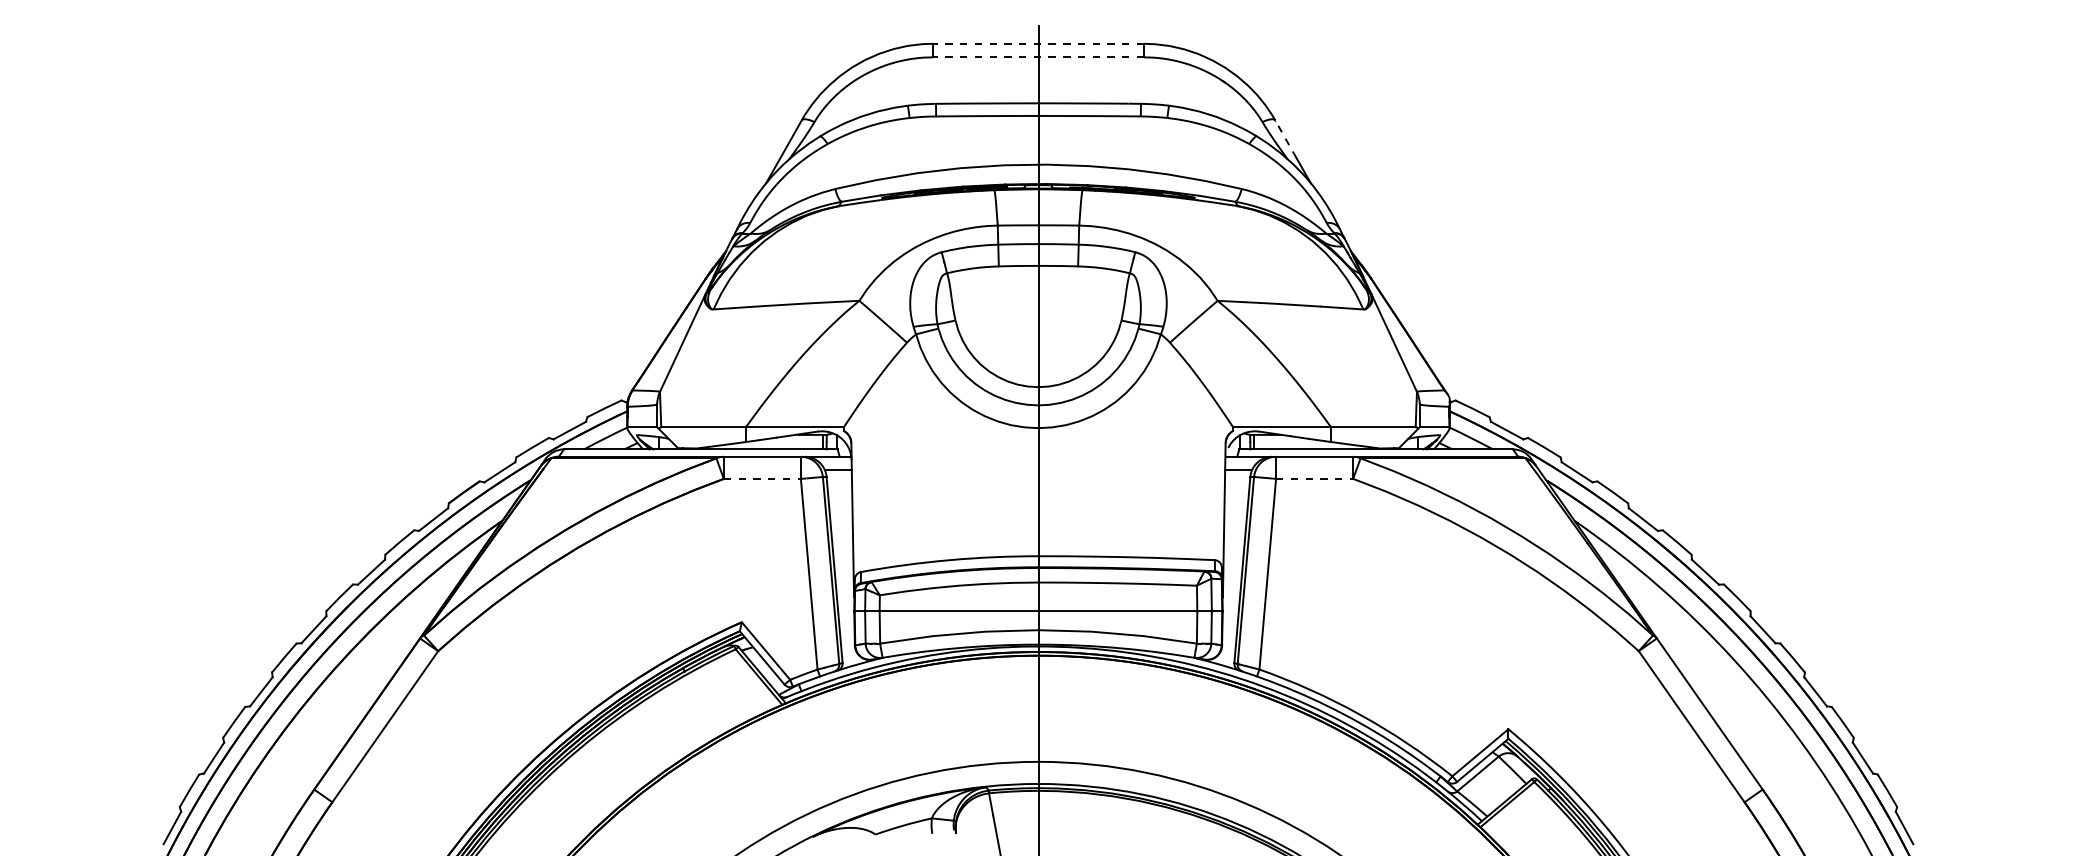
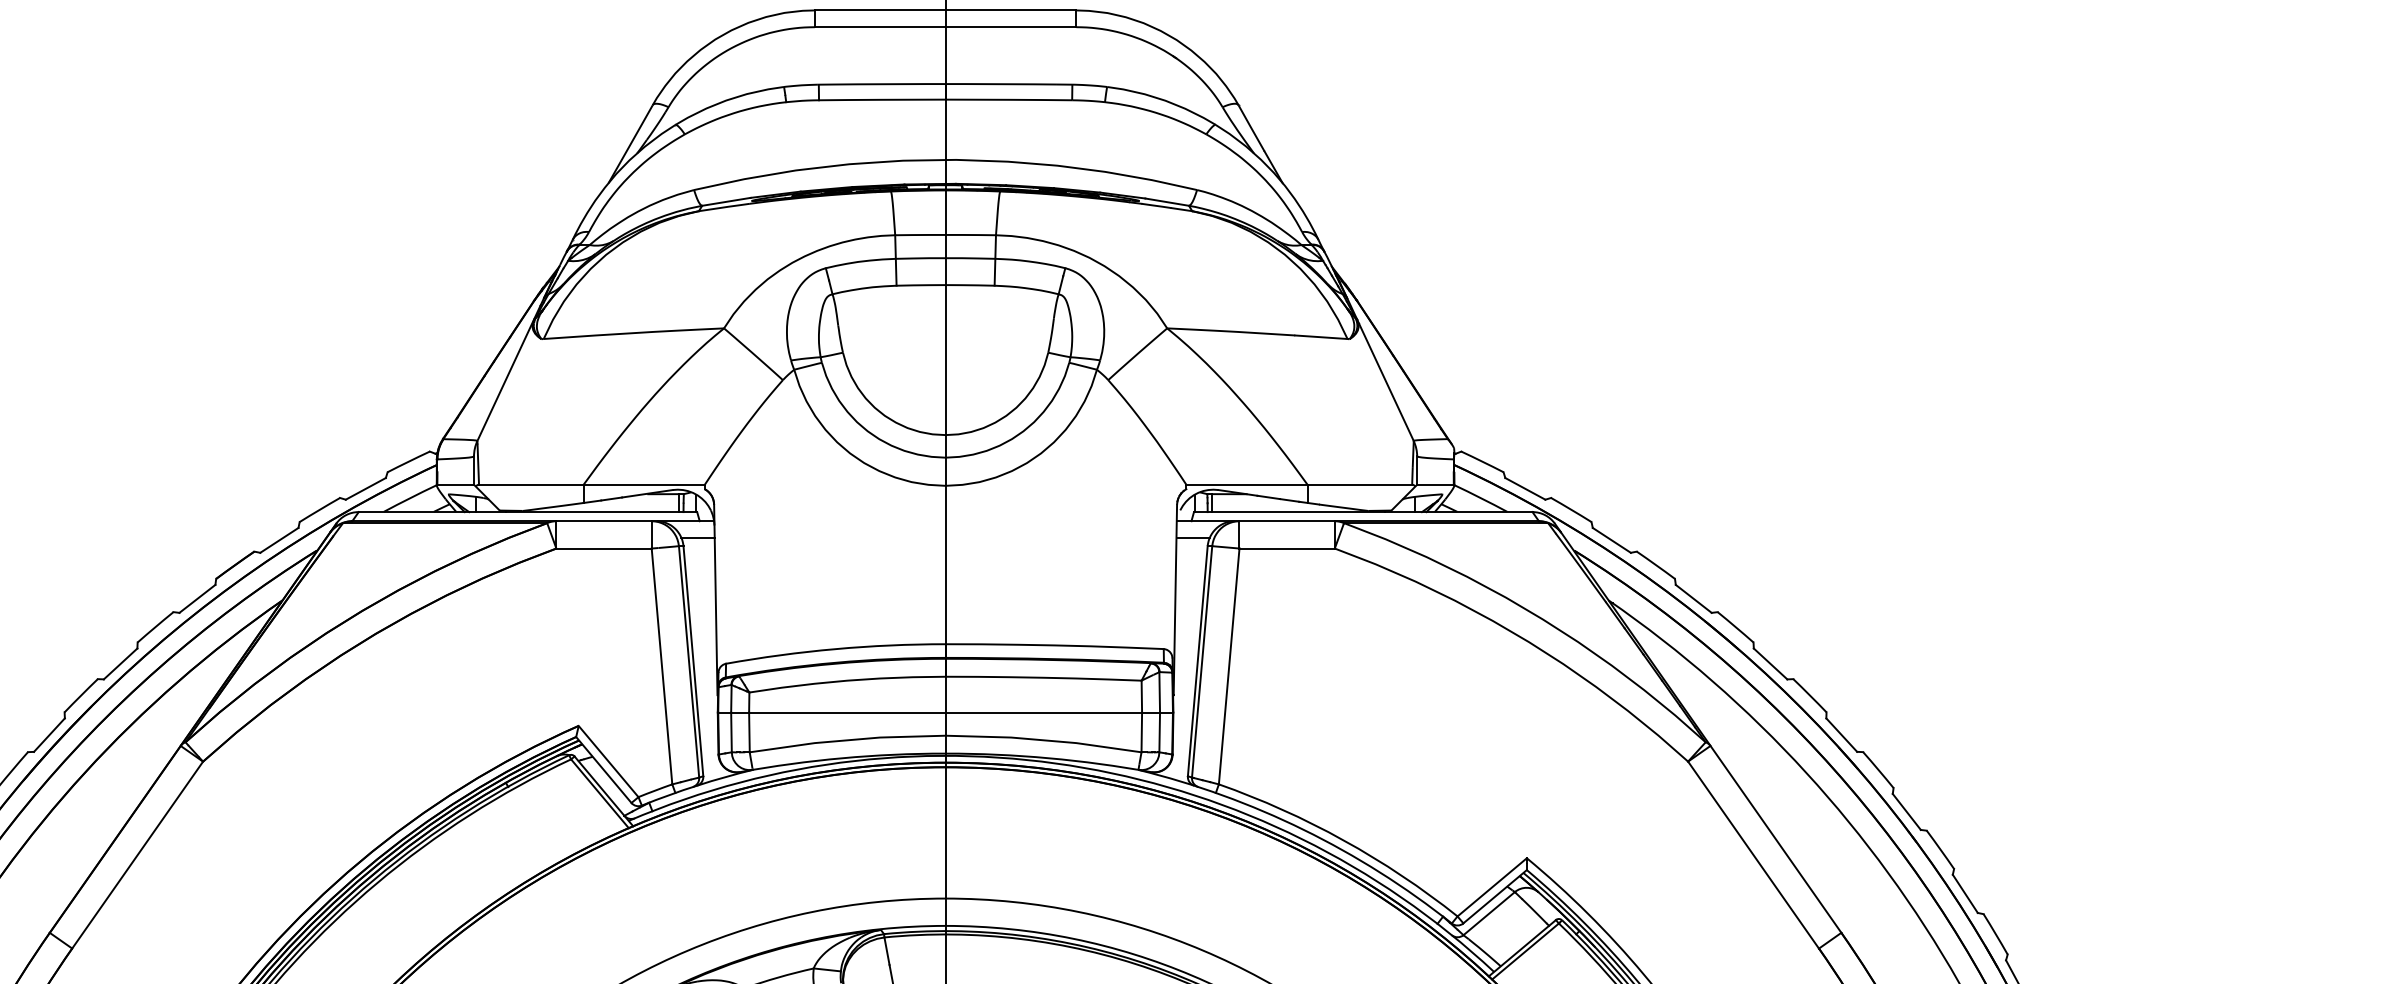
line: (1038, 43) -> (945, 10), dashed -> solid
line: (1038, 57) -> (945, 27), dashed -> solid
line: (1285, 138) -> (1251, 127), dashed -> solid
line: (762, 478) -> (604, 548), dashed -> solid
line: (1314, 478) -> (1286, 548), dashed -> solid

